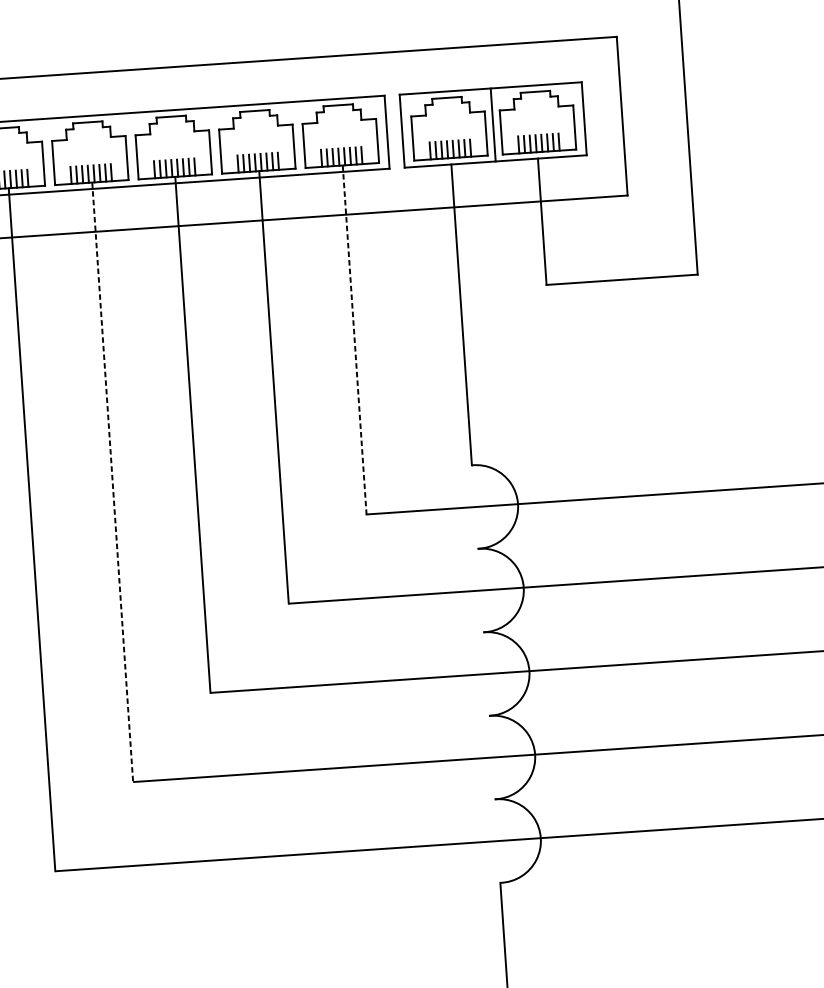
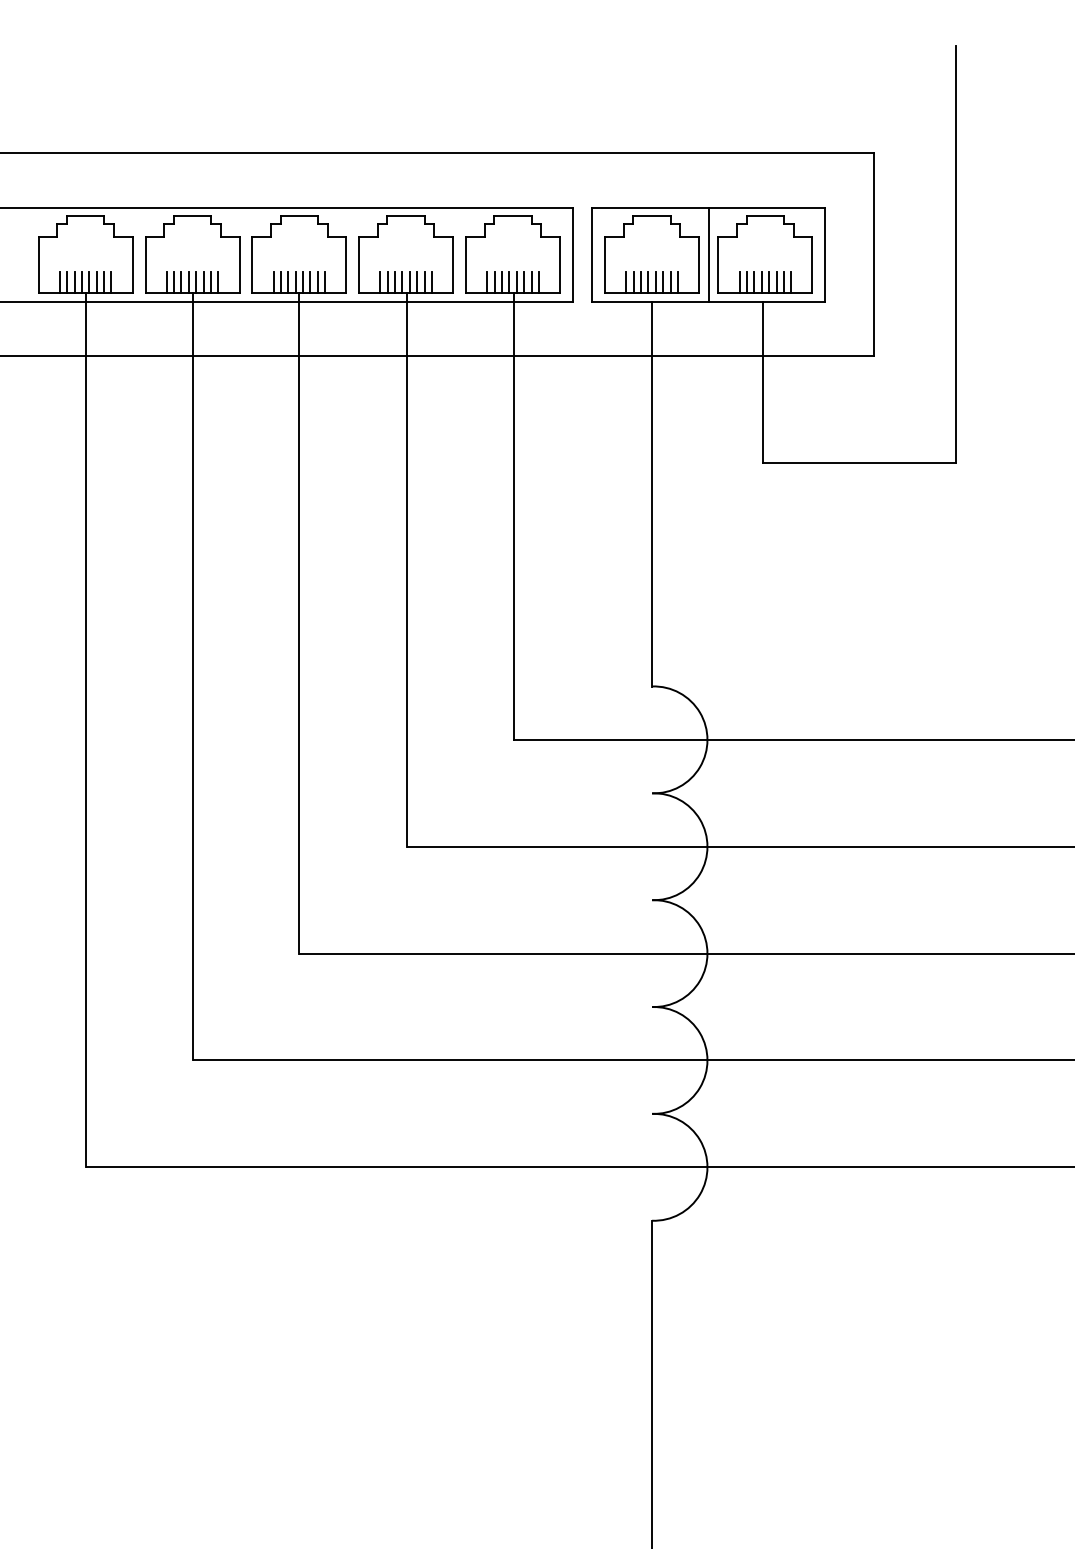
line: (354, 340) -> (513, 517), dashed -> solid
line: (113, 481) -> (193, 676), dashed -> solid

